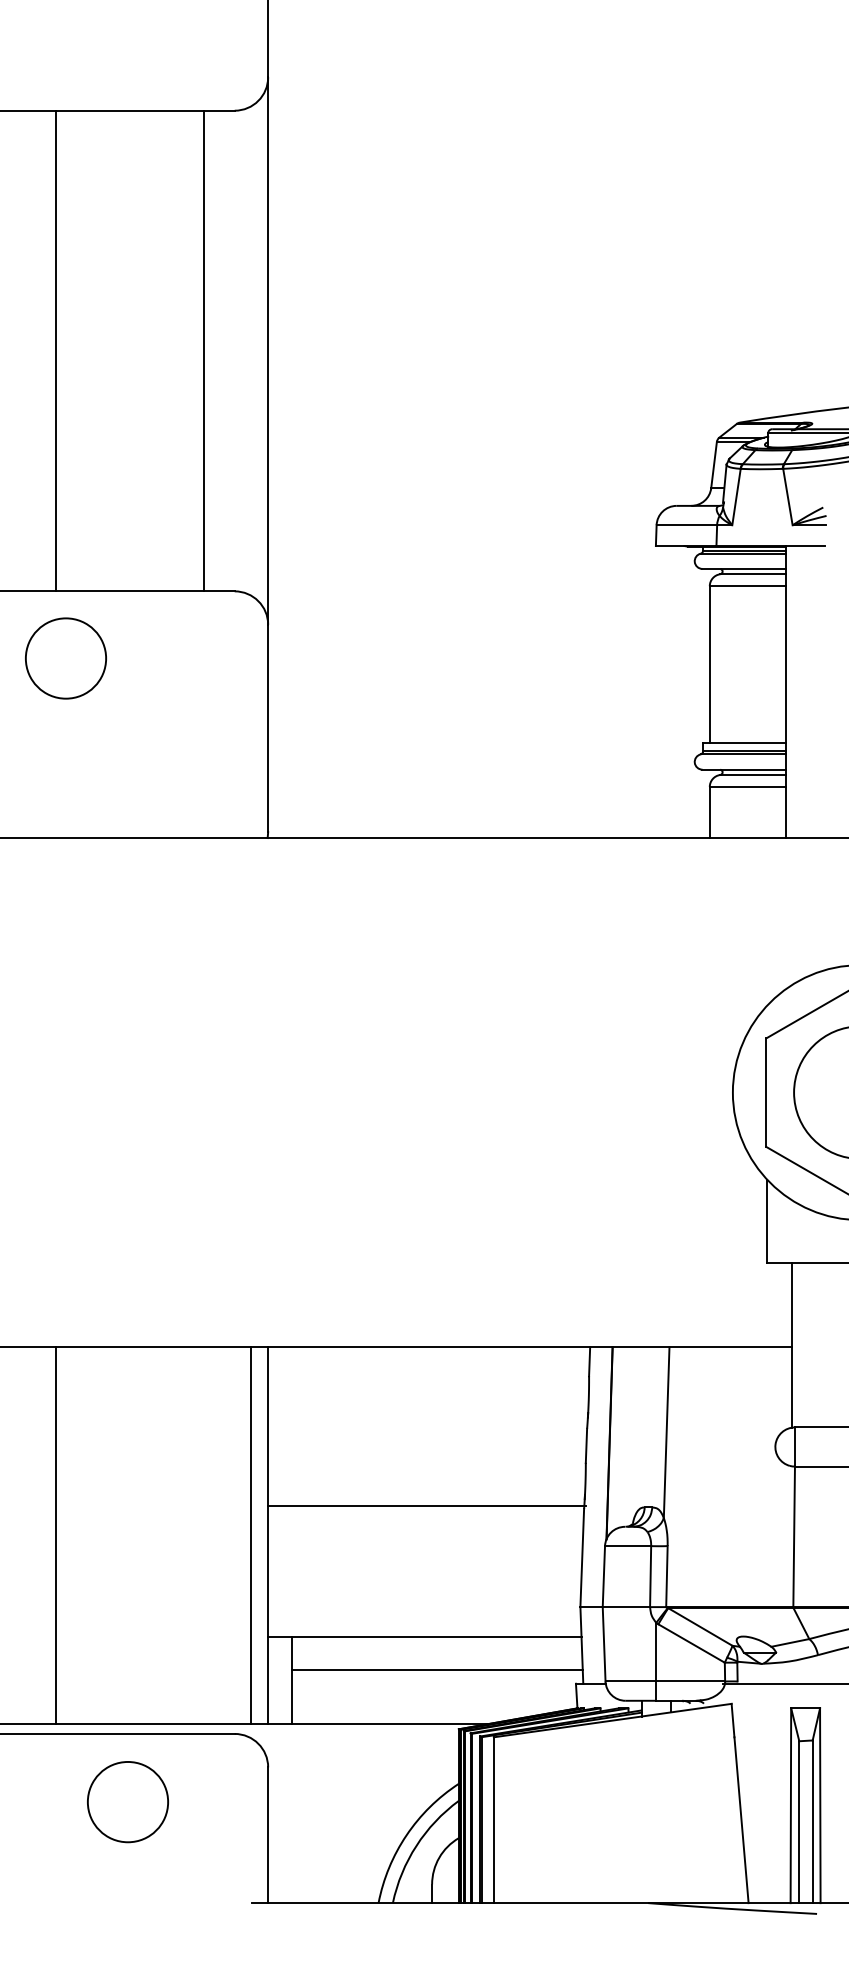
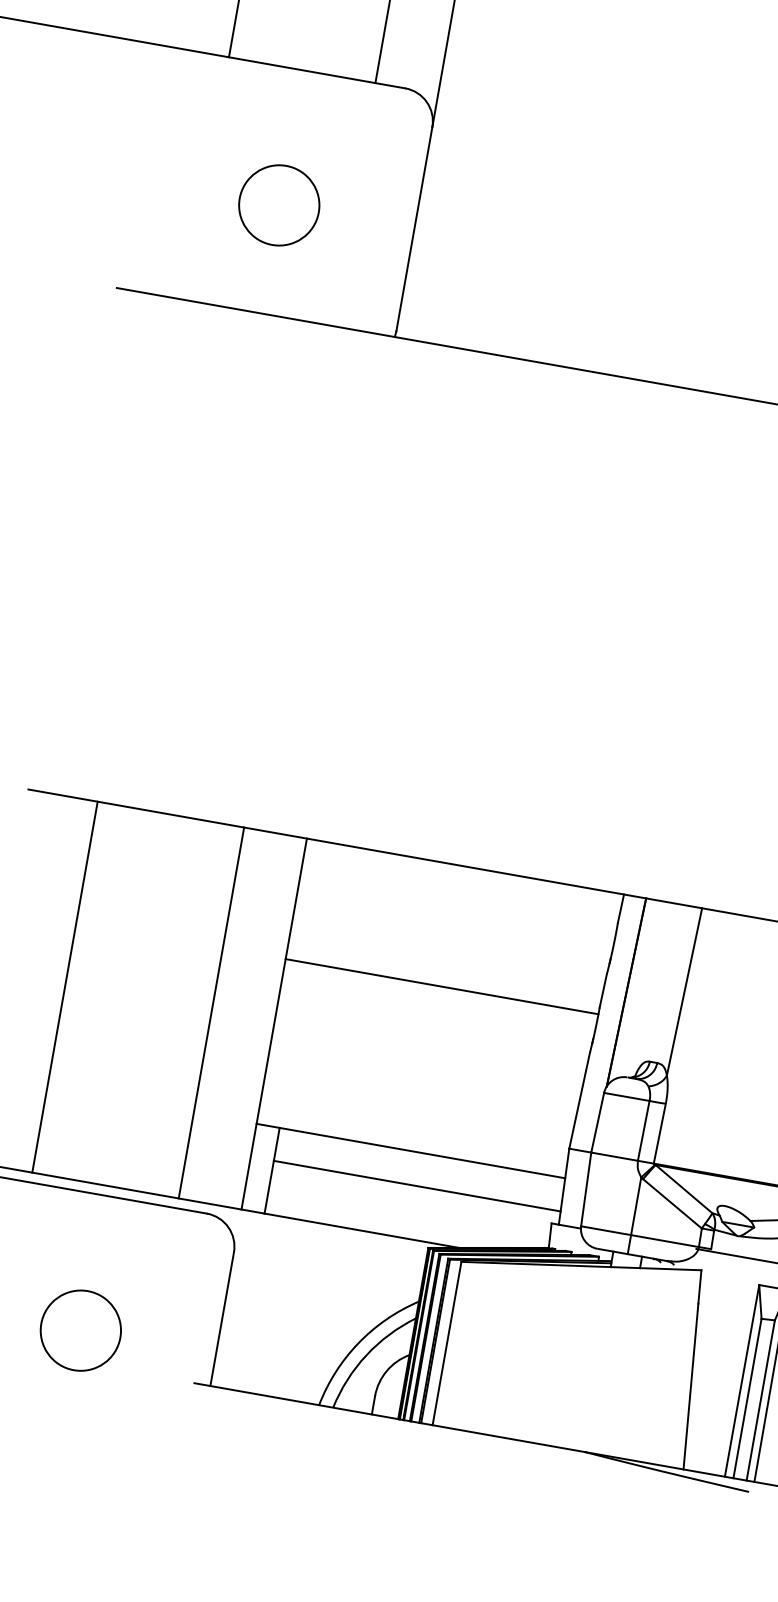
circle: (65, 658) -> (278, 205), moved
line: (426, 1505) -> (441, 986), moved
line: (251, 1535) -> (211, 1012), moved
circle: (127, 1802) -> (80, 1330), moved

